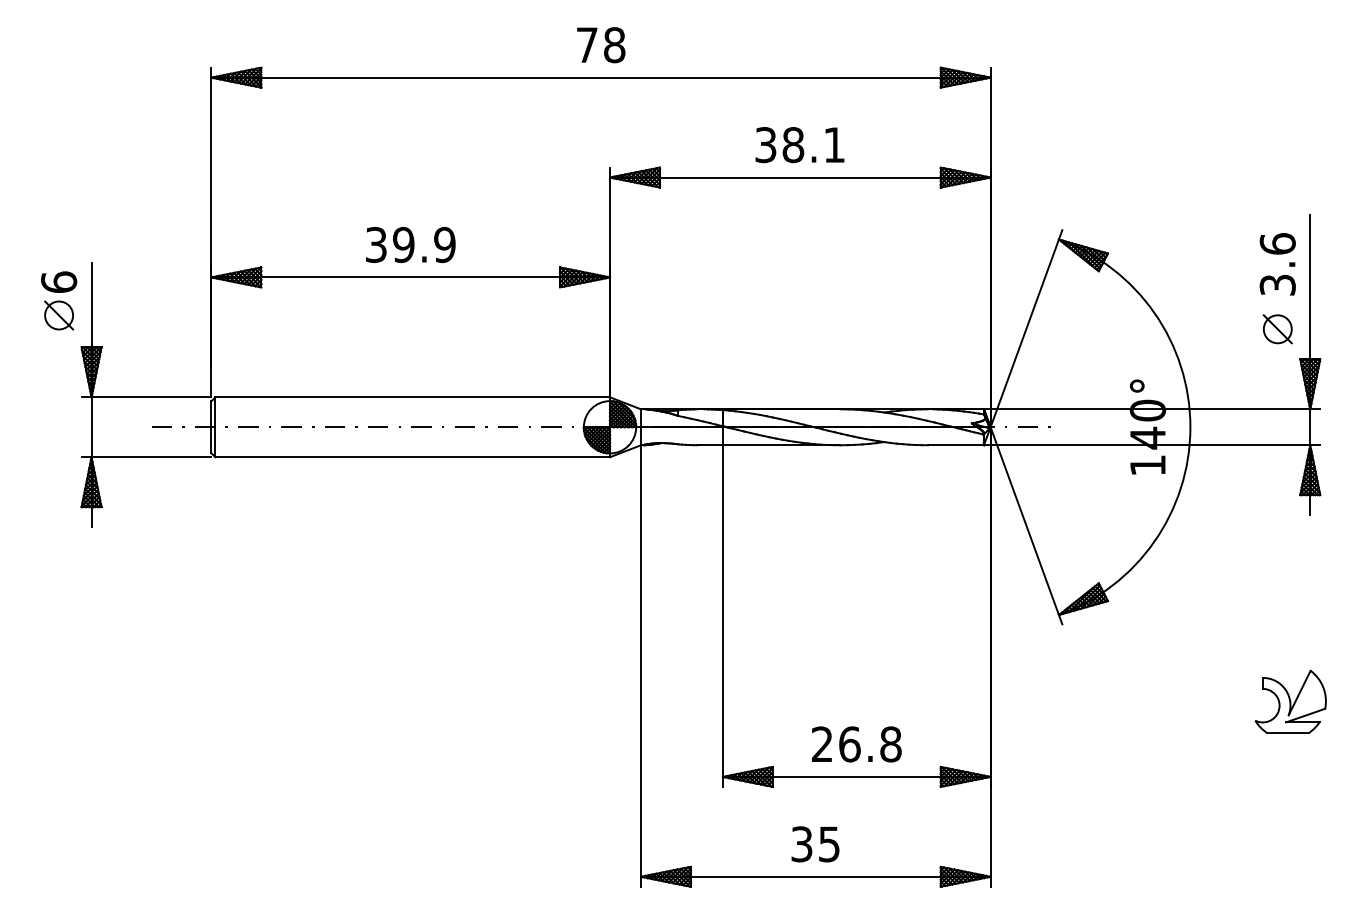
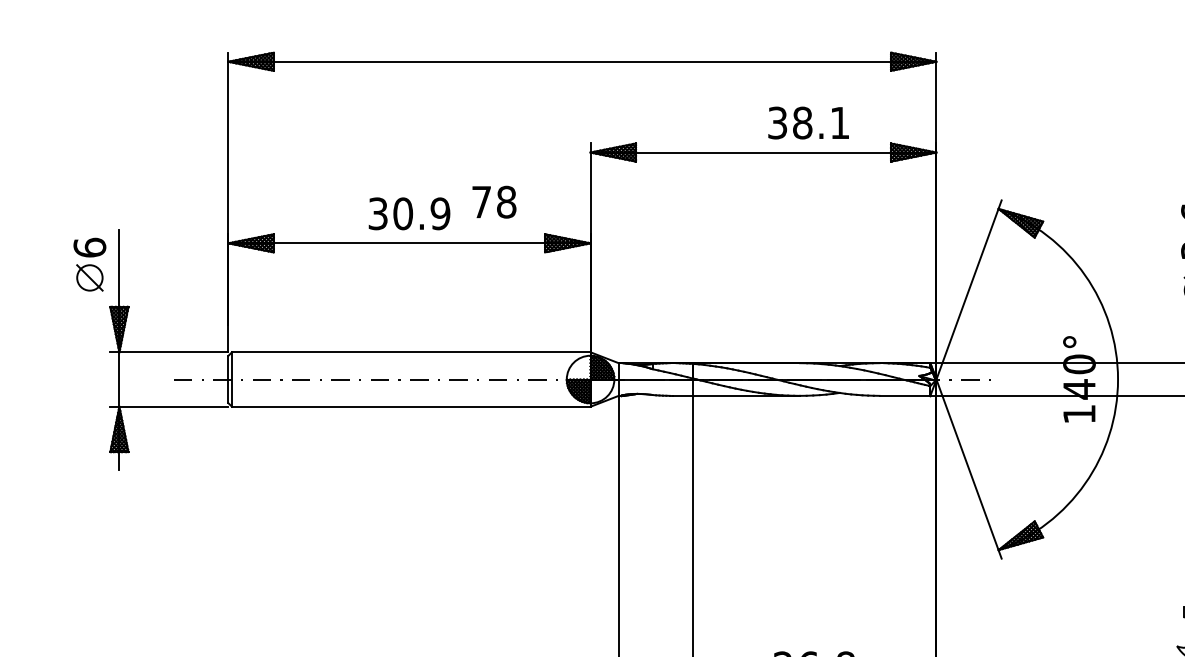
text: (601, 45) -> (494, 202), moved
text: (799, 145) -> (808, 123), moved
text: (403, 245) -> (402, 214), 39.9 -> 30.9

